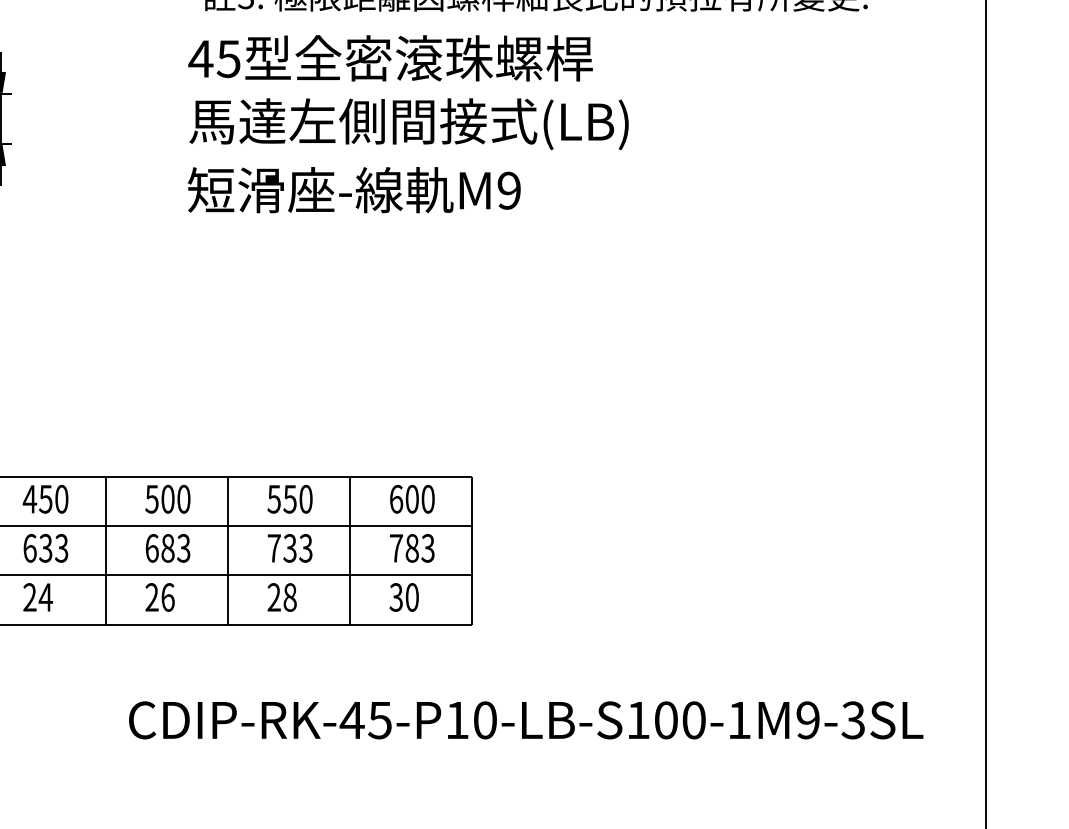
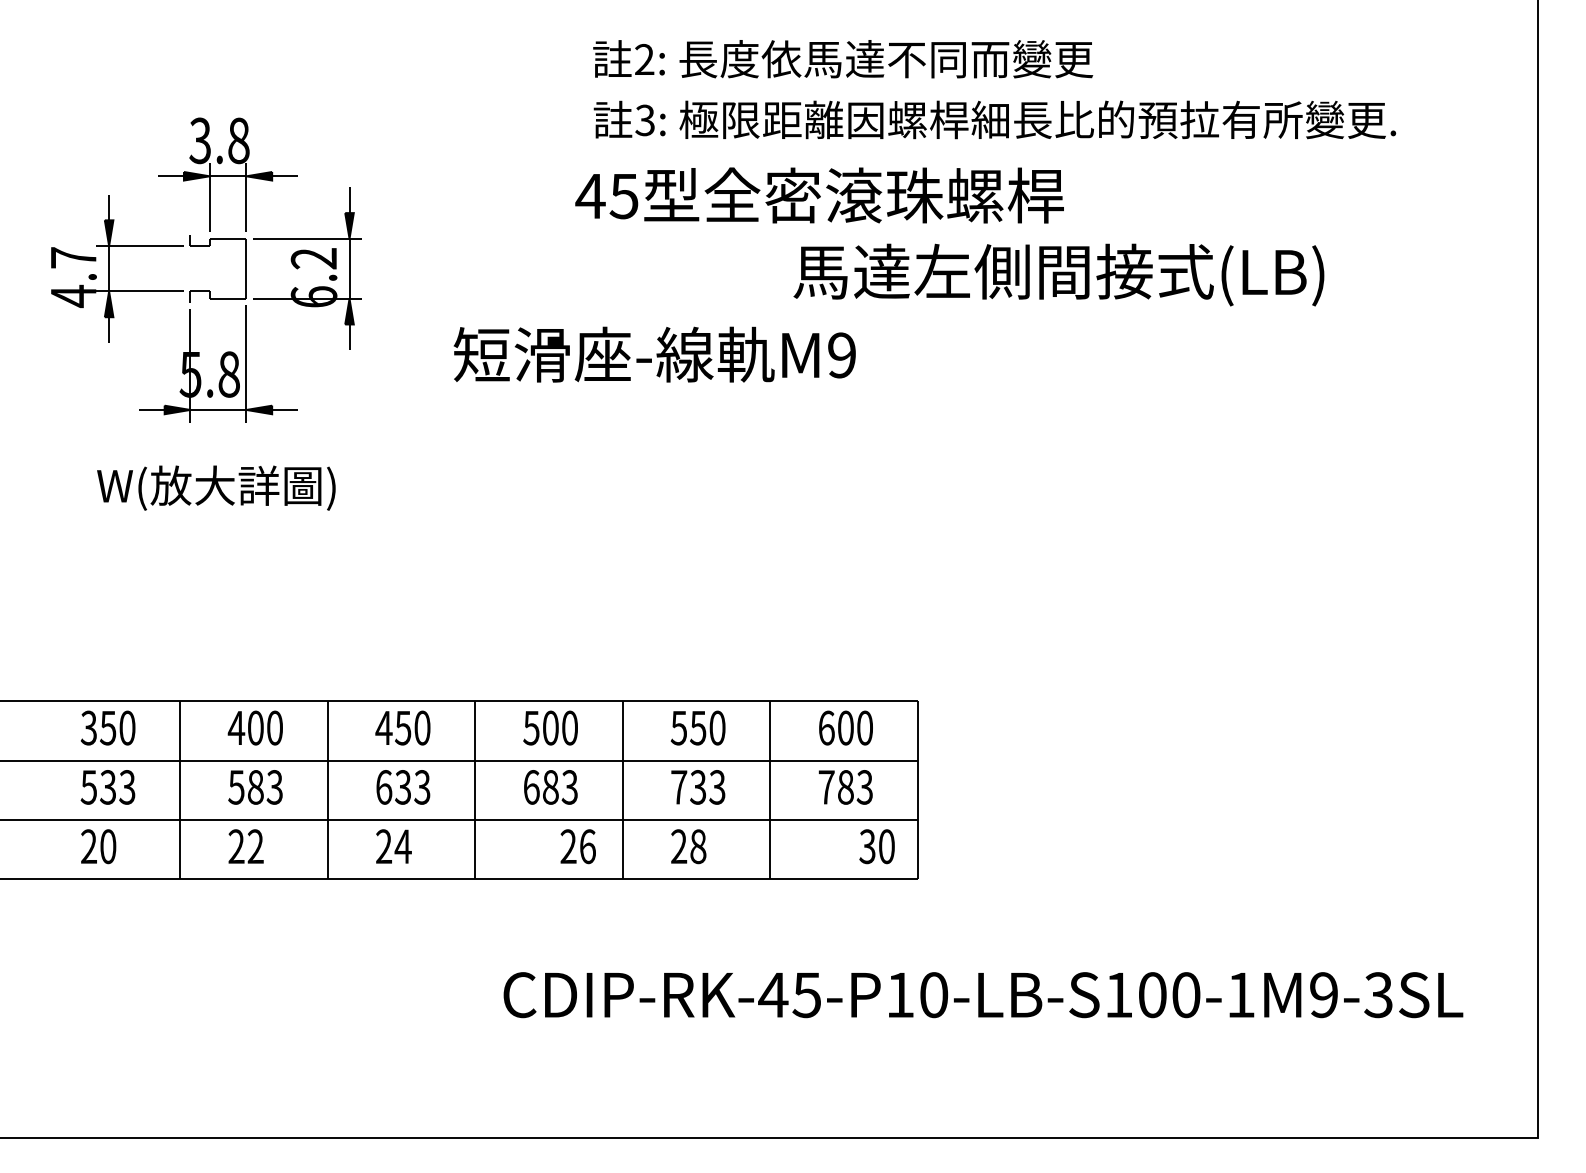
text: (408, 123) -> (1058, 274), moved
text: (354, 189) -> (654, 354), moved
text: (159, 597) -> (577, 846), moved
text: (403, 597) -> (876, 846), moved

